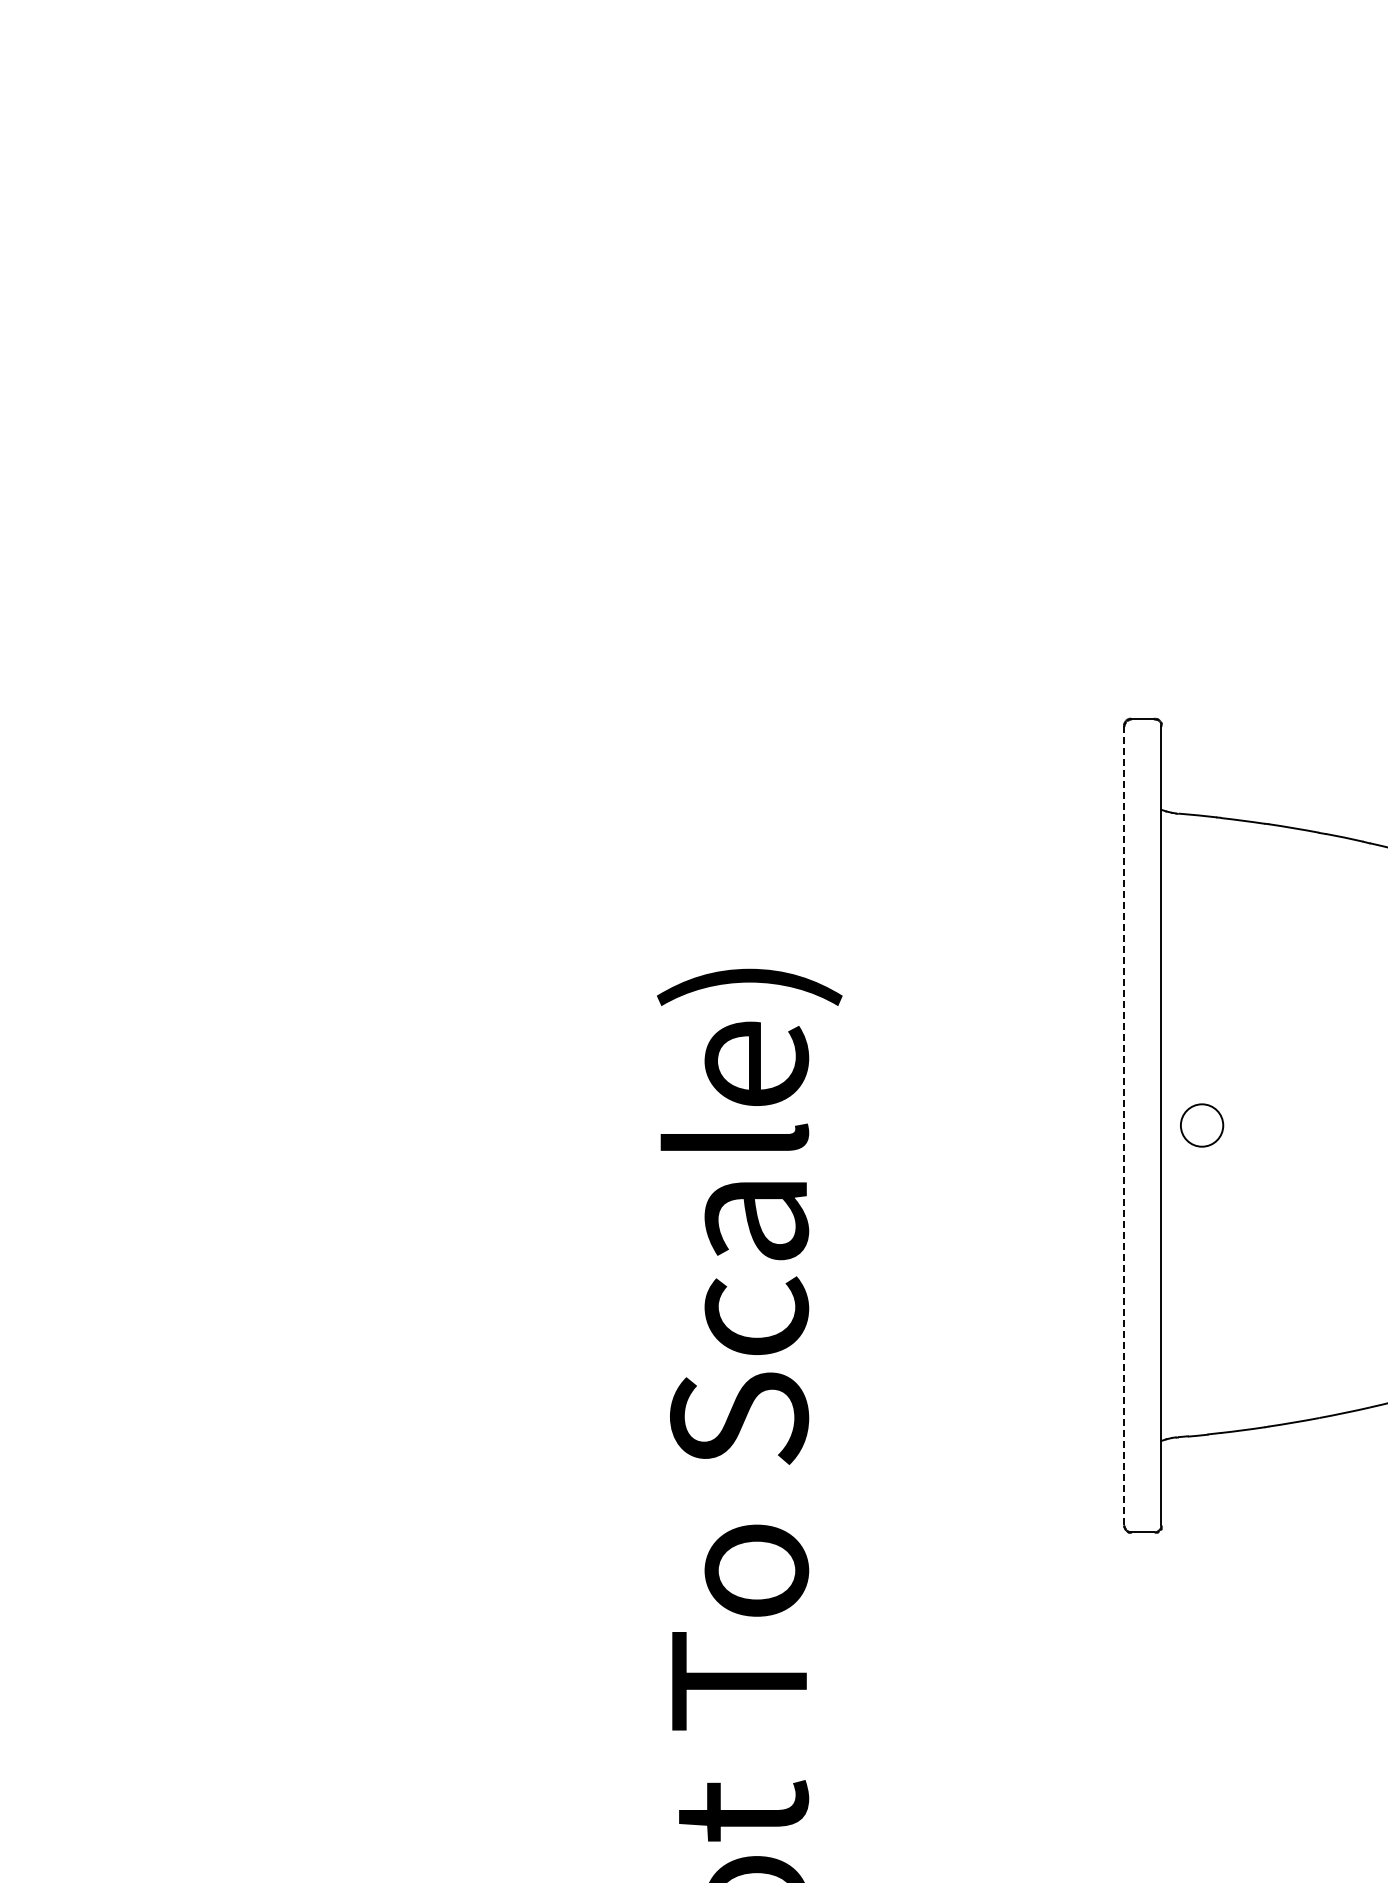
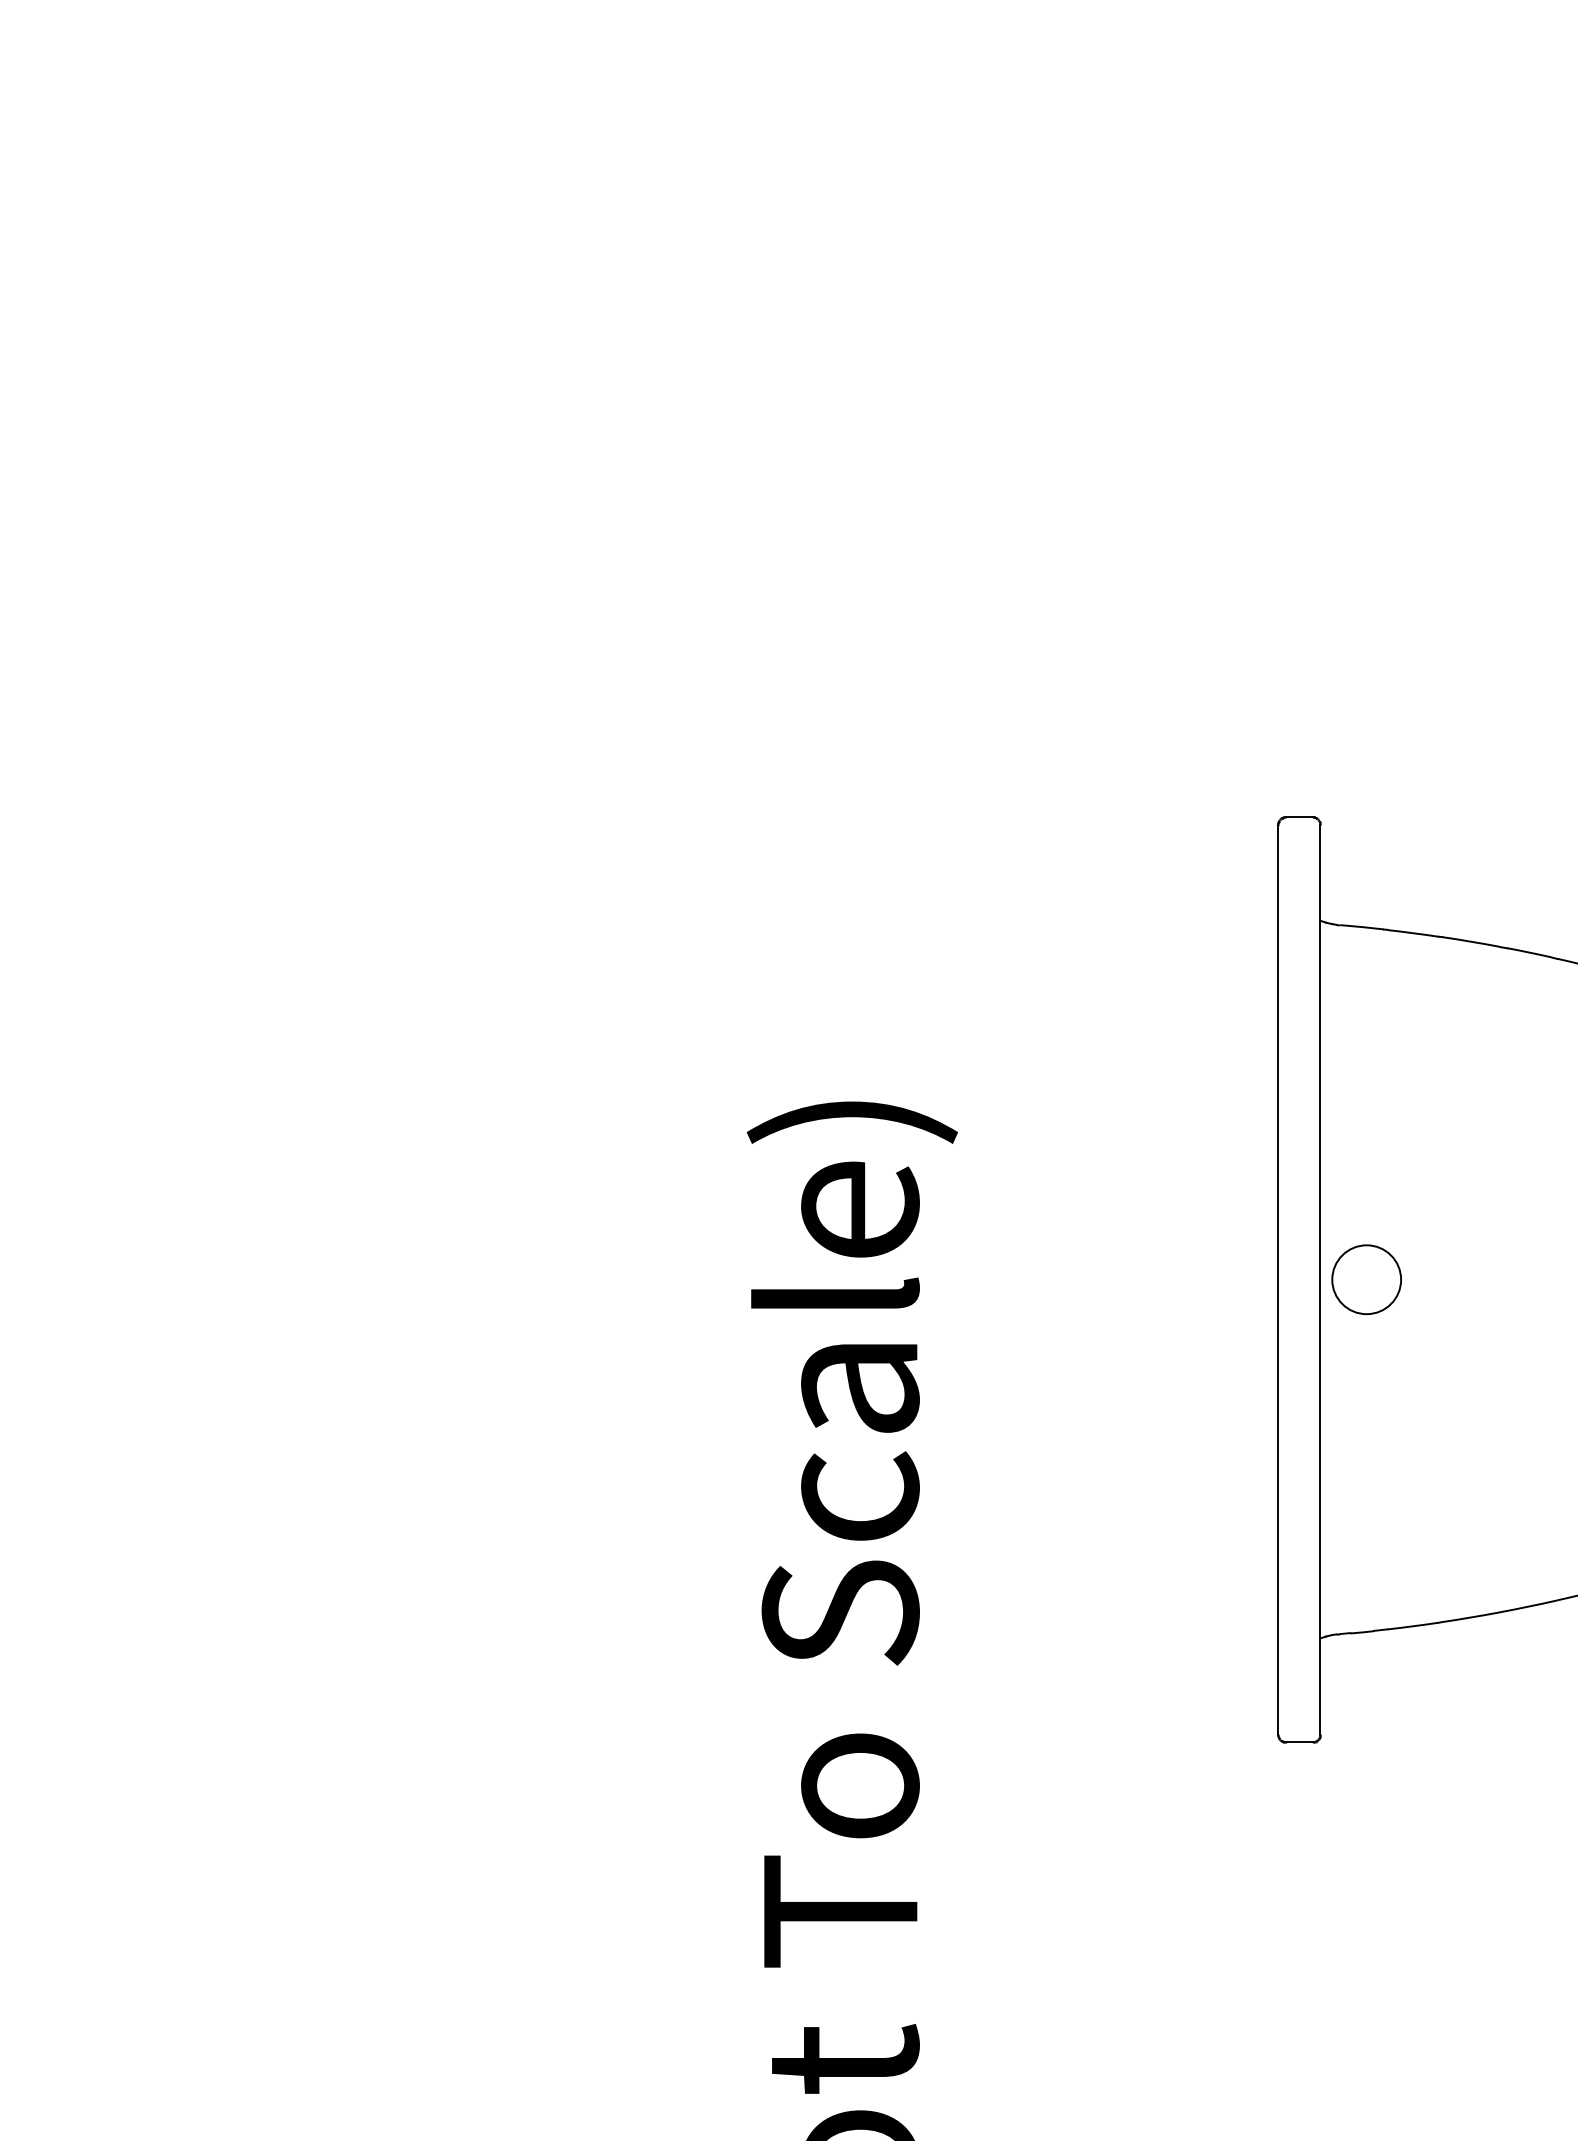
line: (1124, 1125) -> (1278, 1279), dashed -> solid
circle: (1201, 1125) -> (1366, 1279), size x1.43

